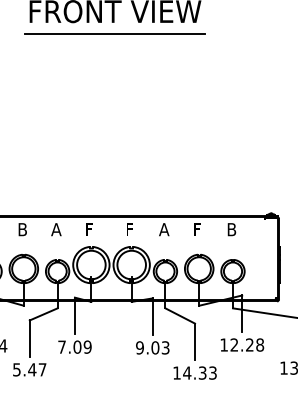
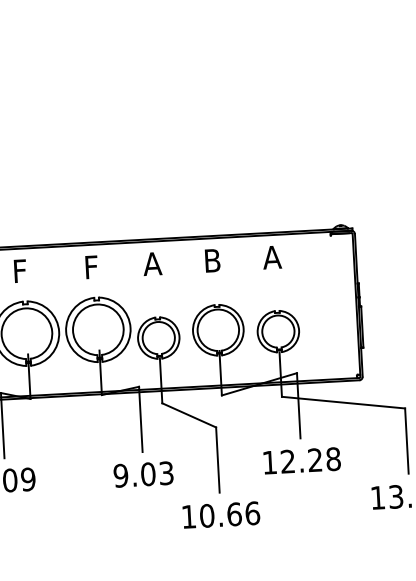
text: (198, 229) -> (213, 260), F -> B
text: (231, 229) -> (271, 257), B -> A
text: (200, 372) -> (230, 513), 14.33 -> 10.66

